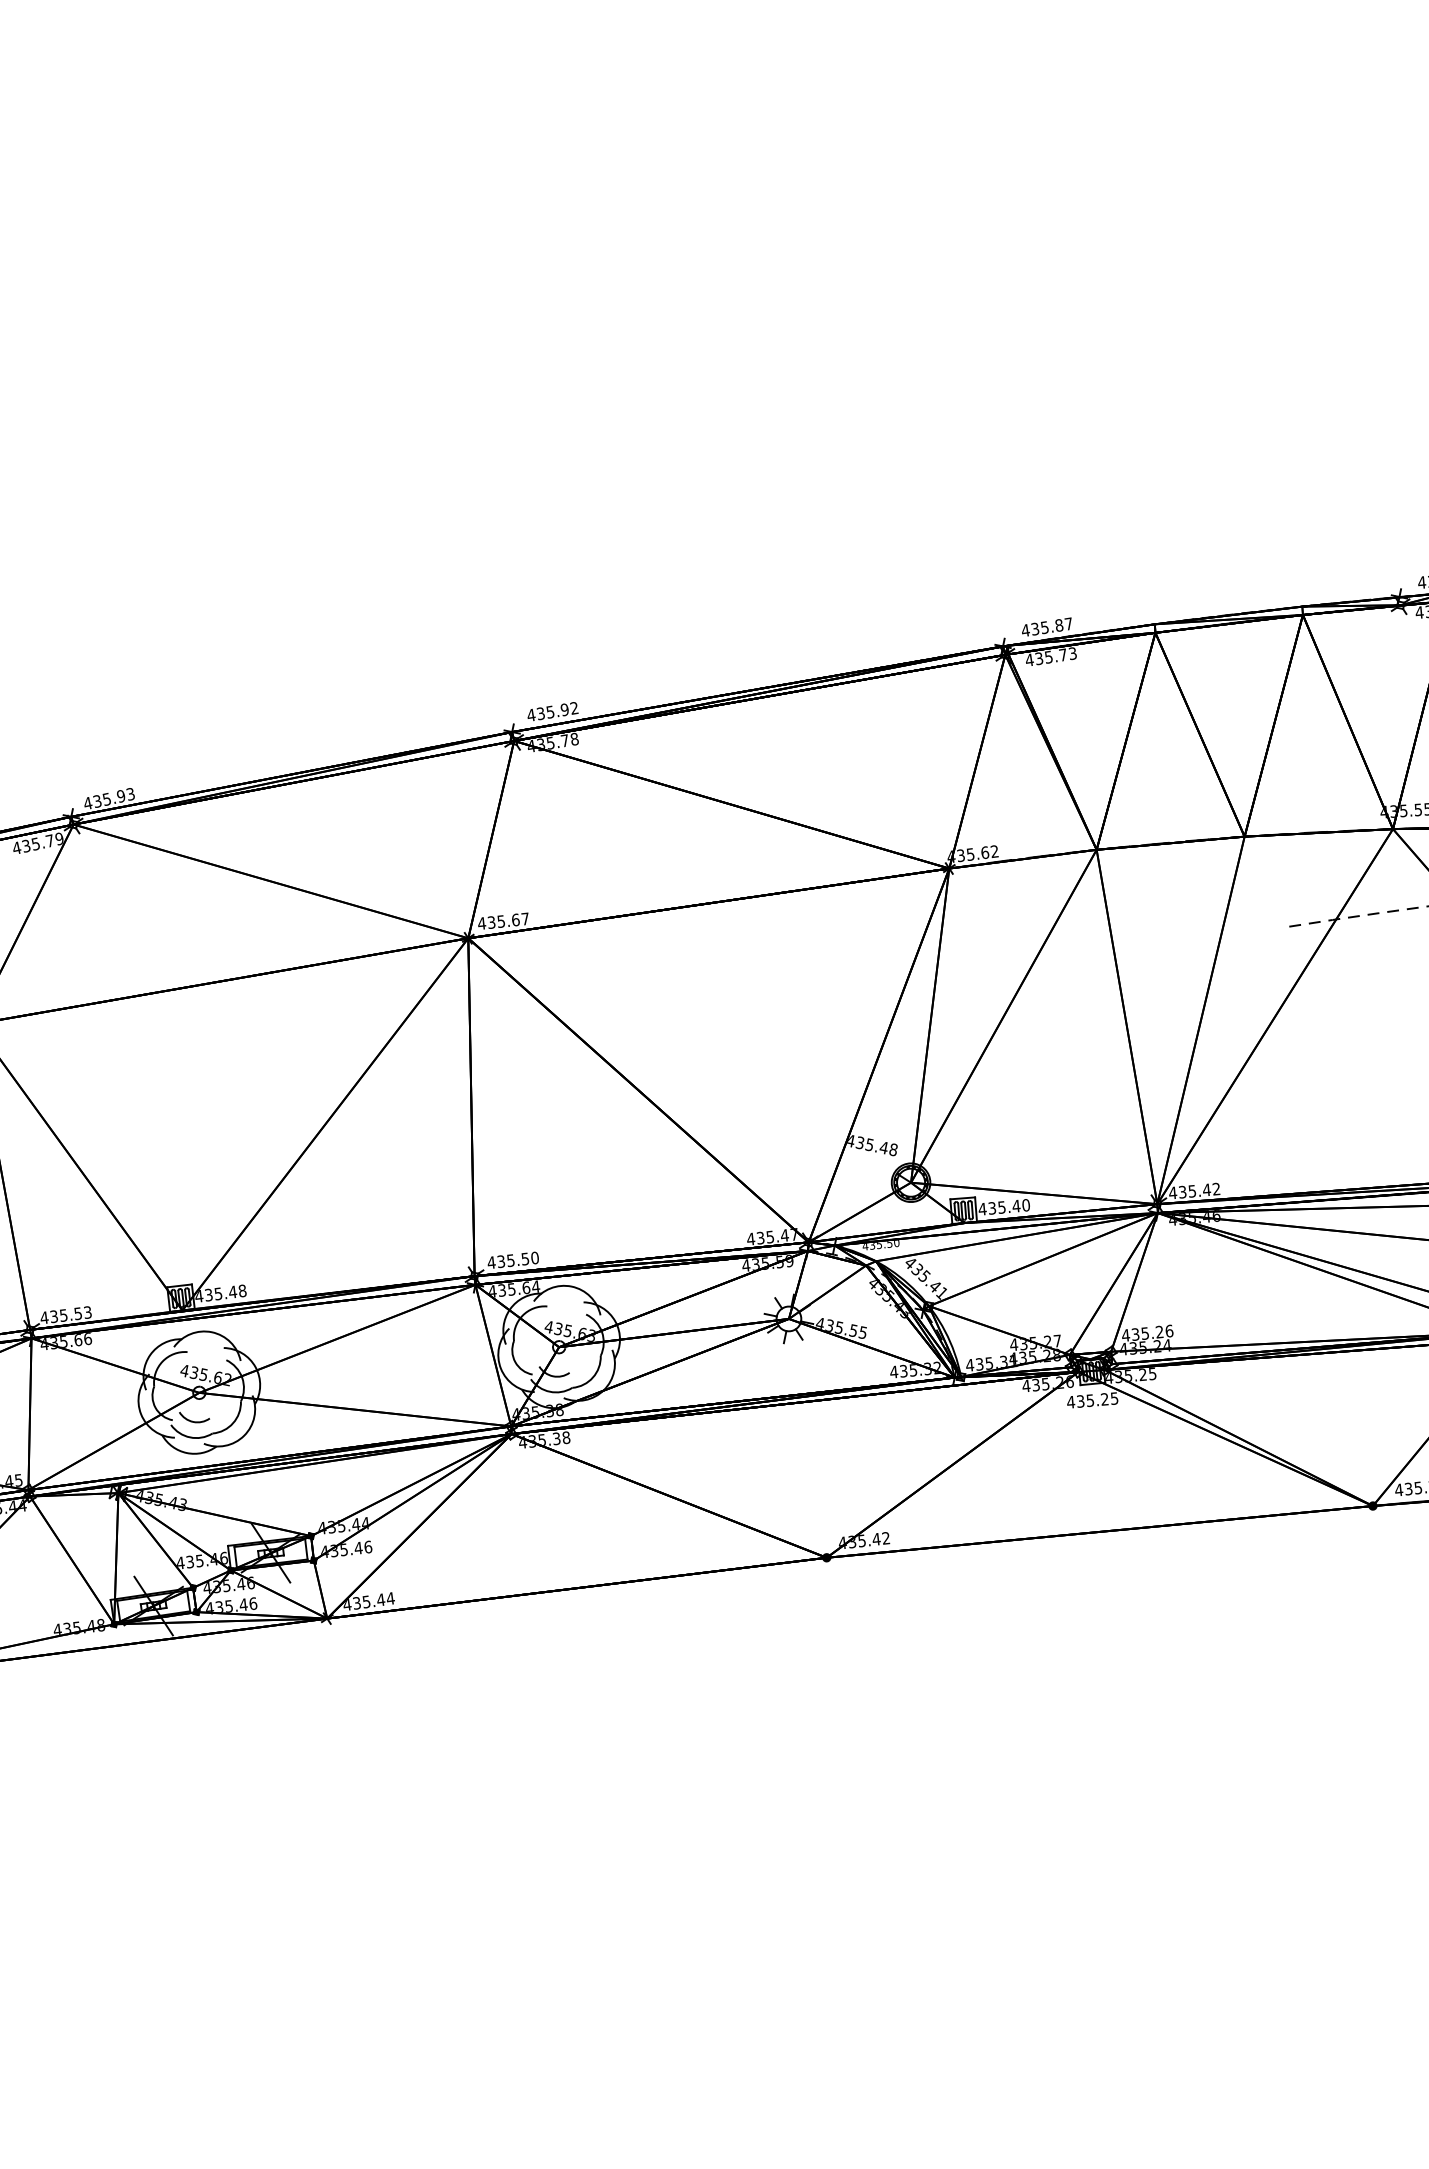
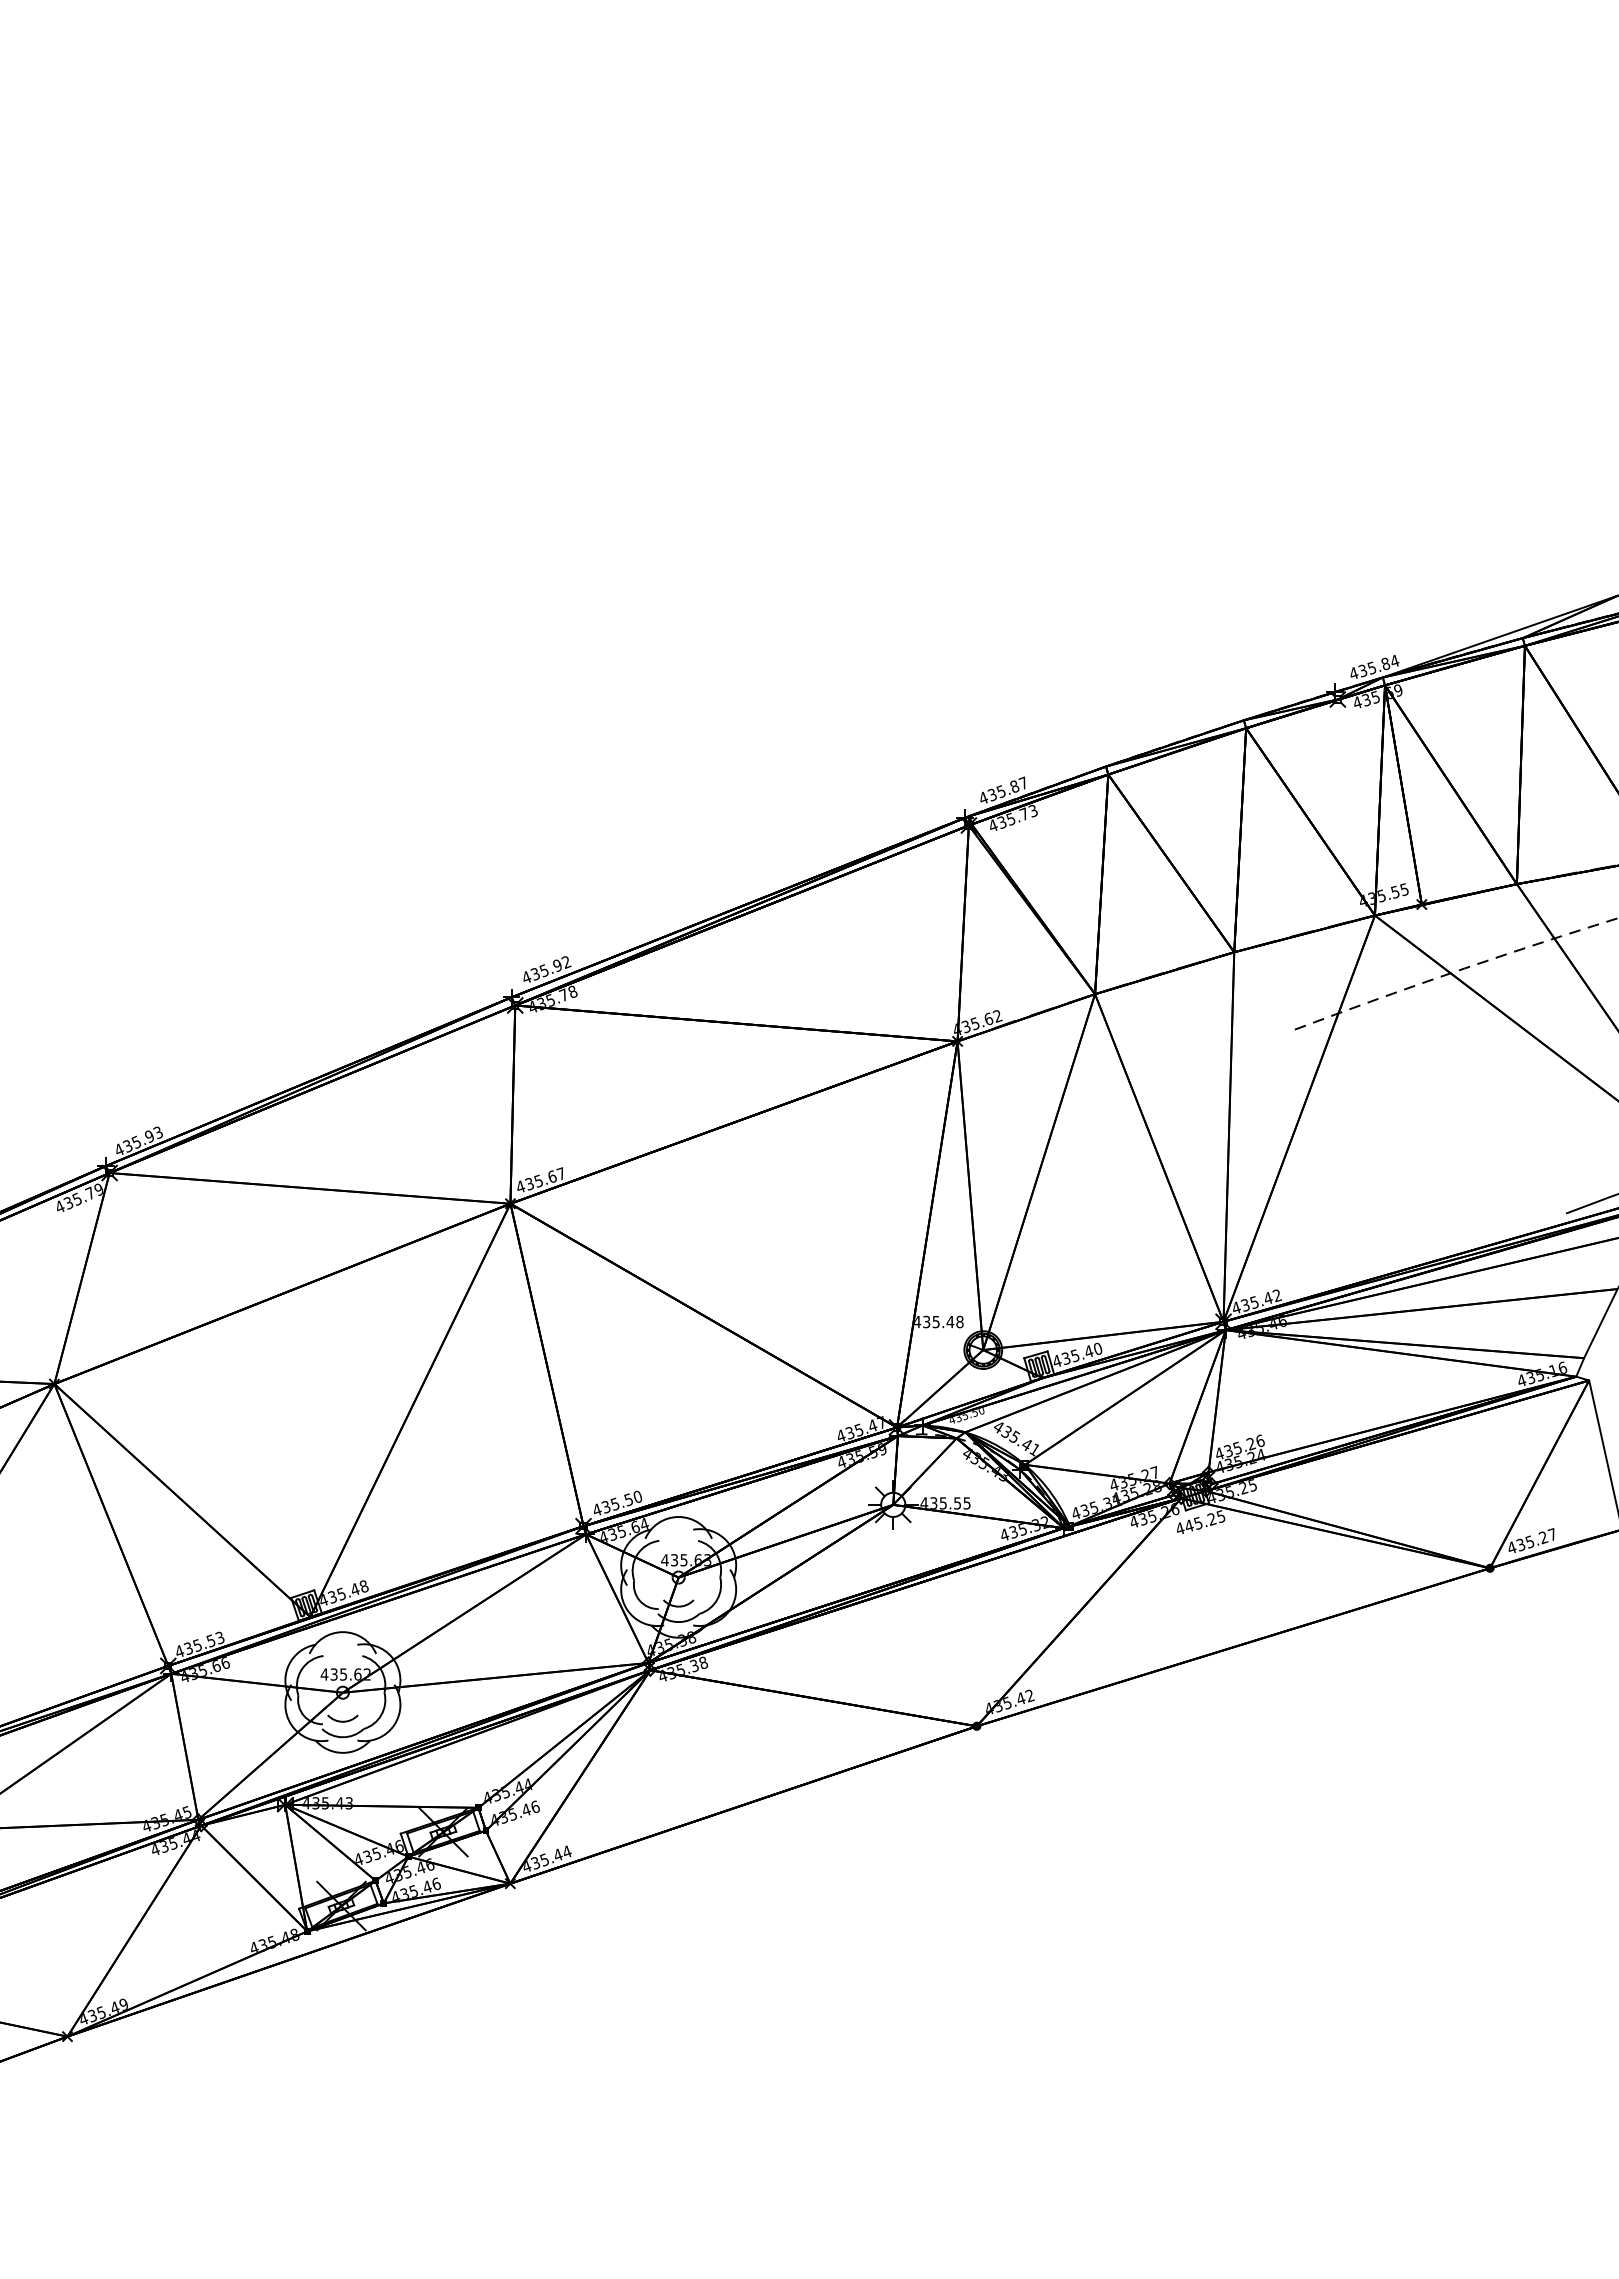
text: (1080, 1400) -> (1188, 1525), 435.25 -> 445.25

